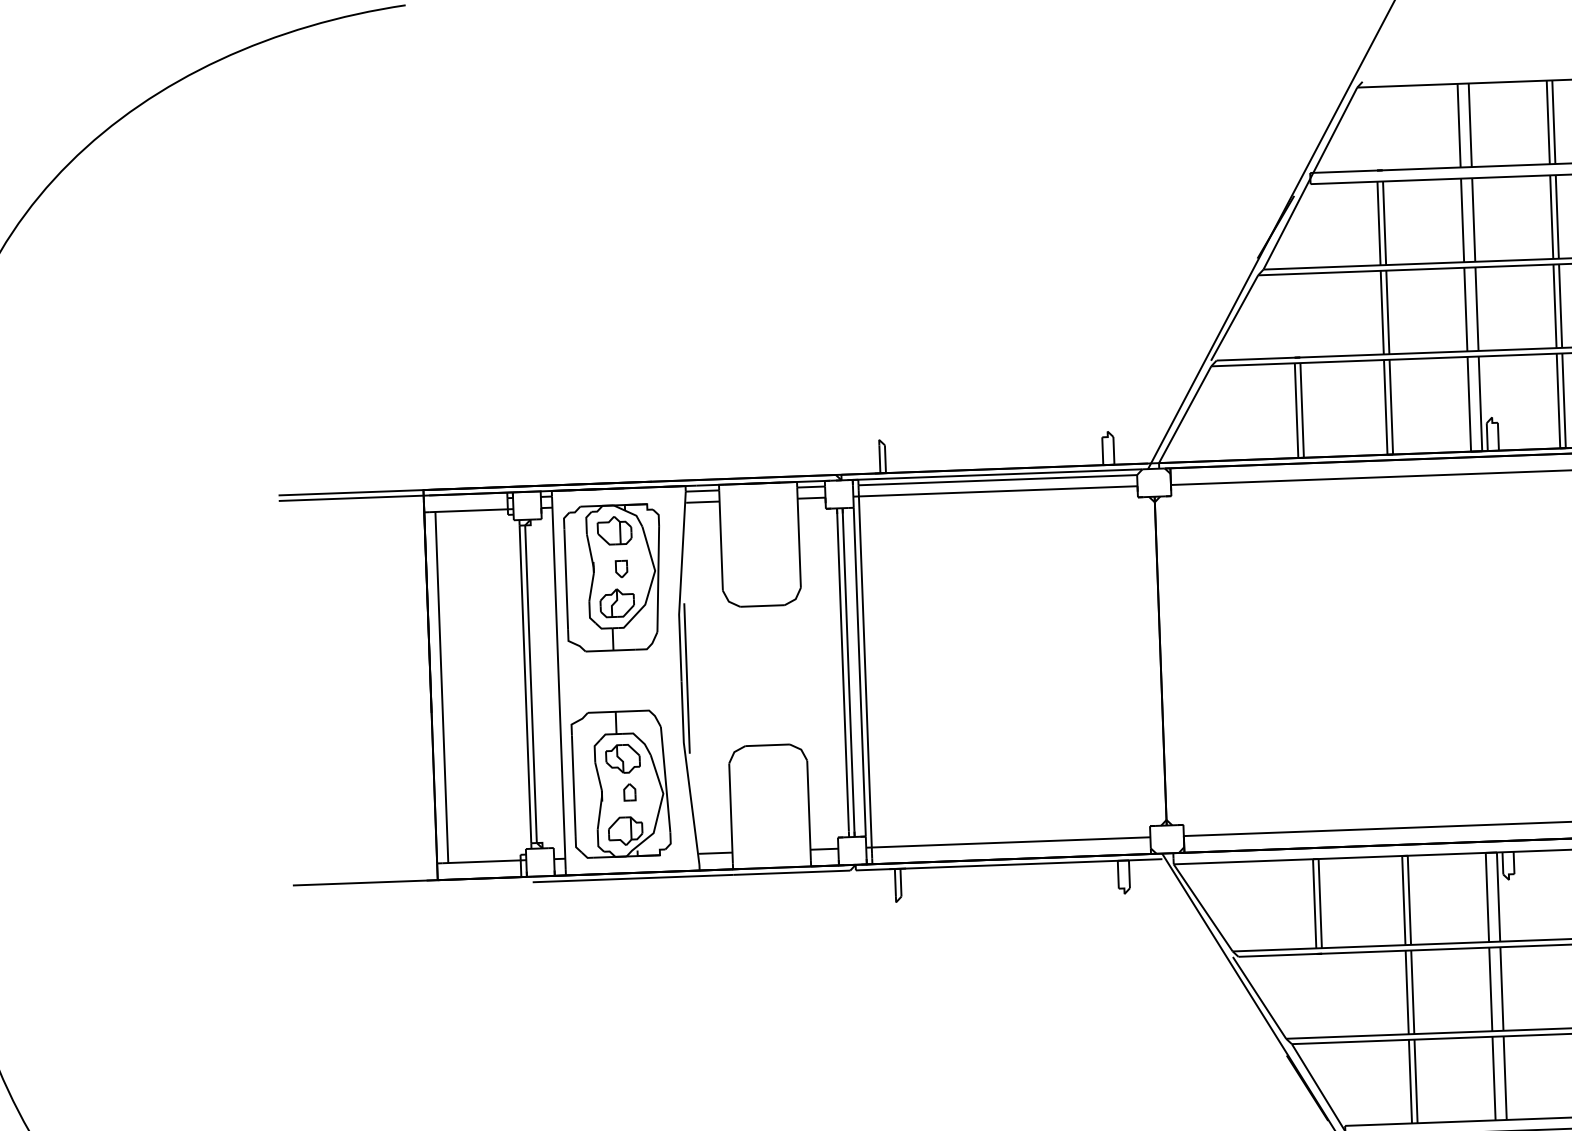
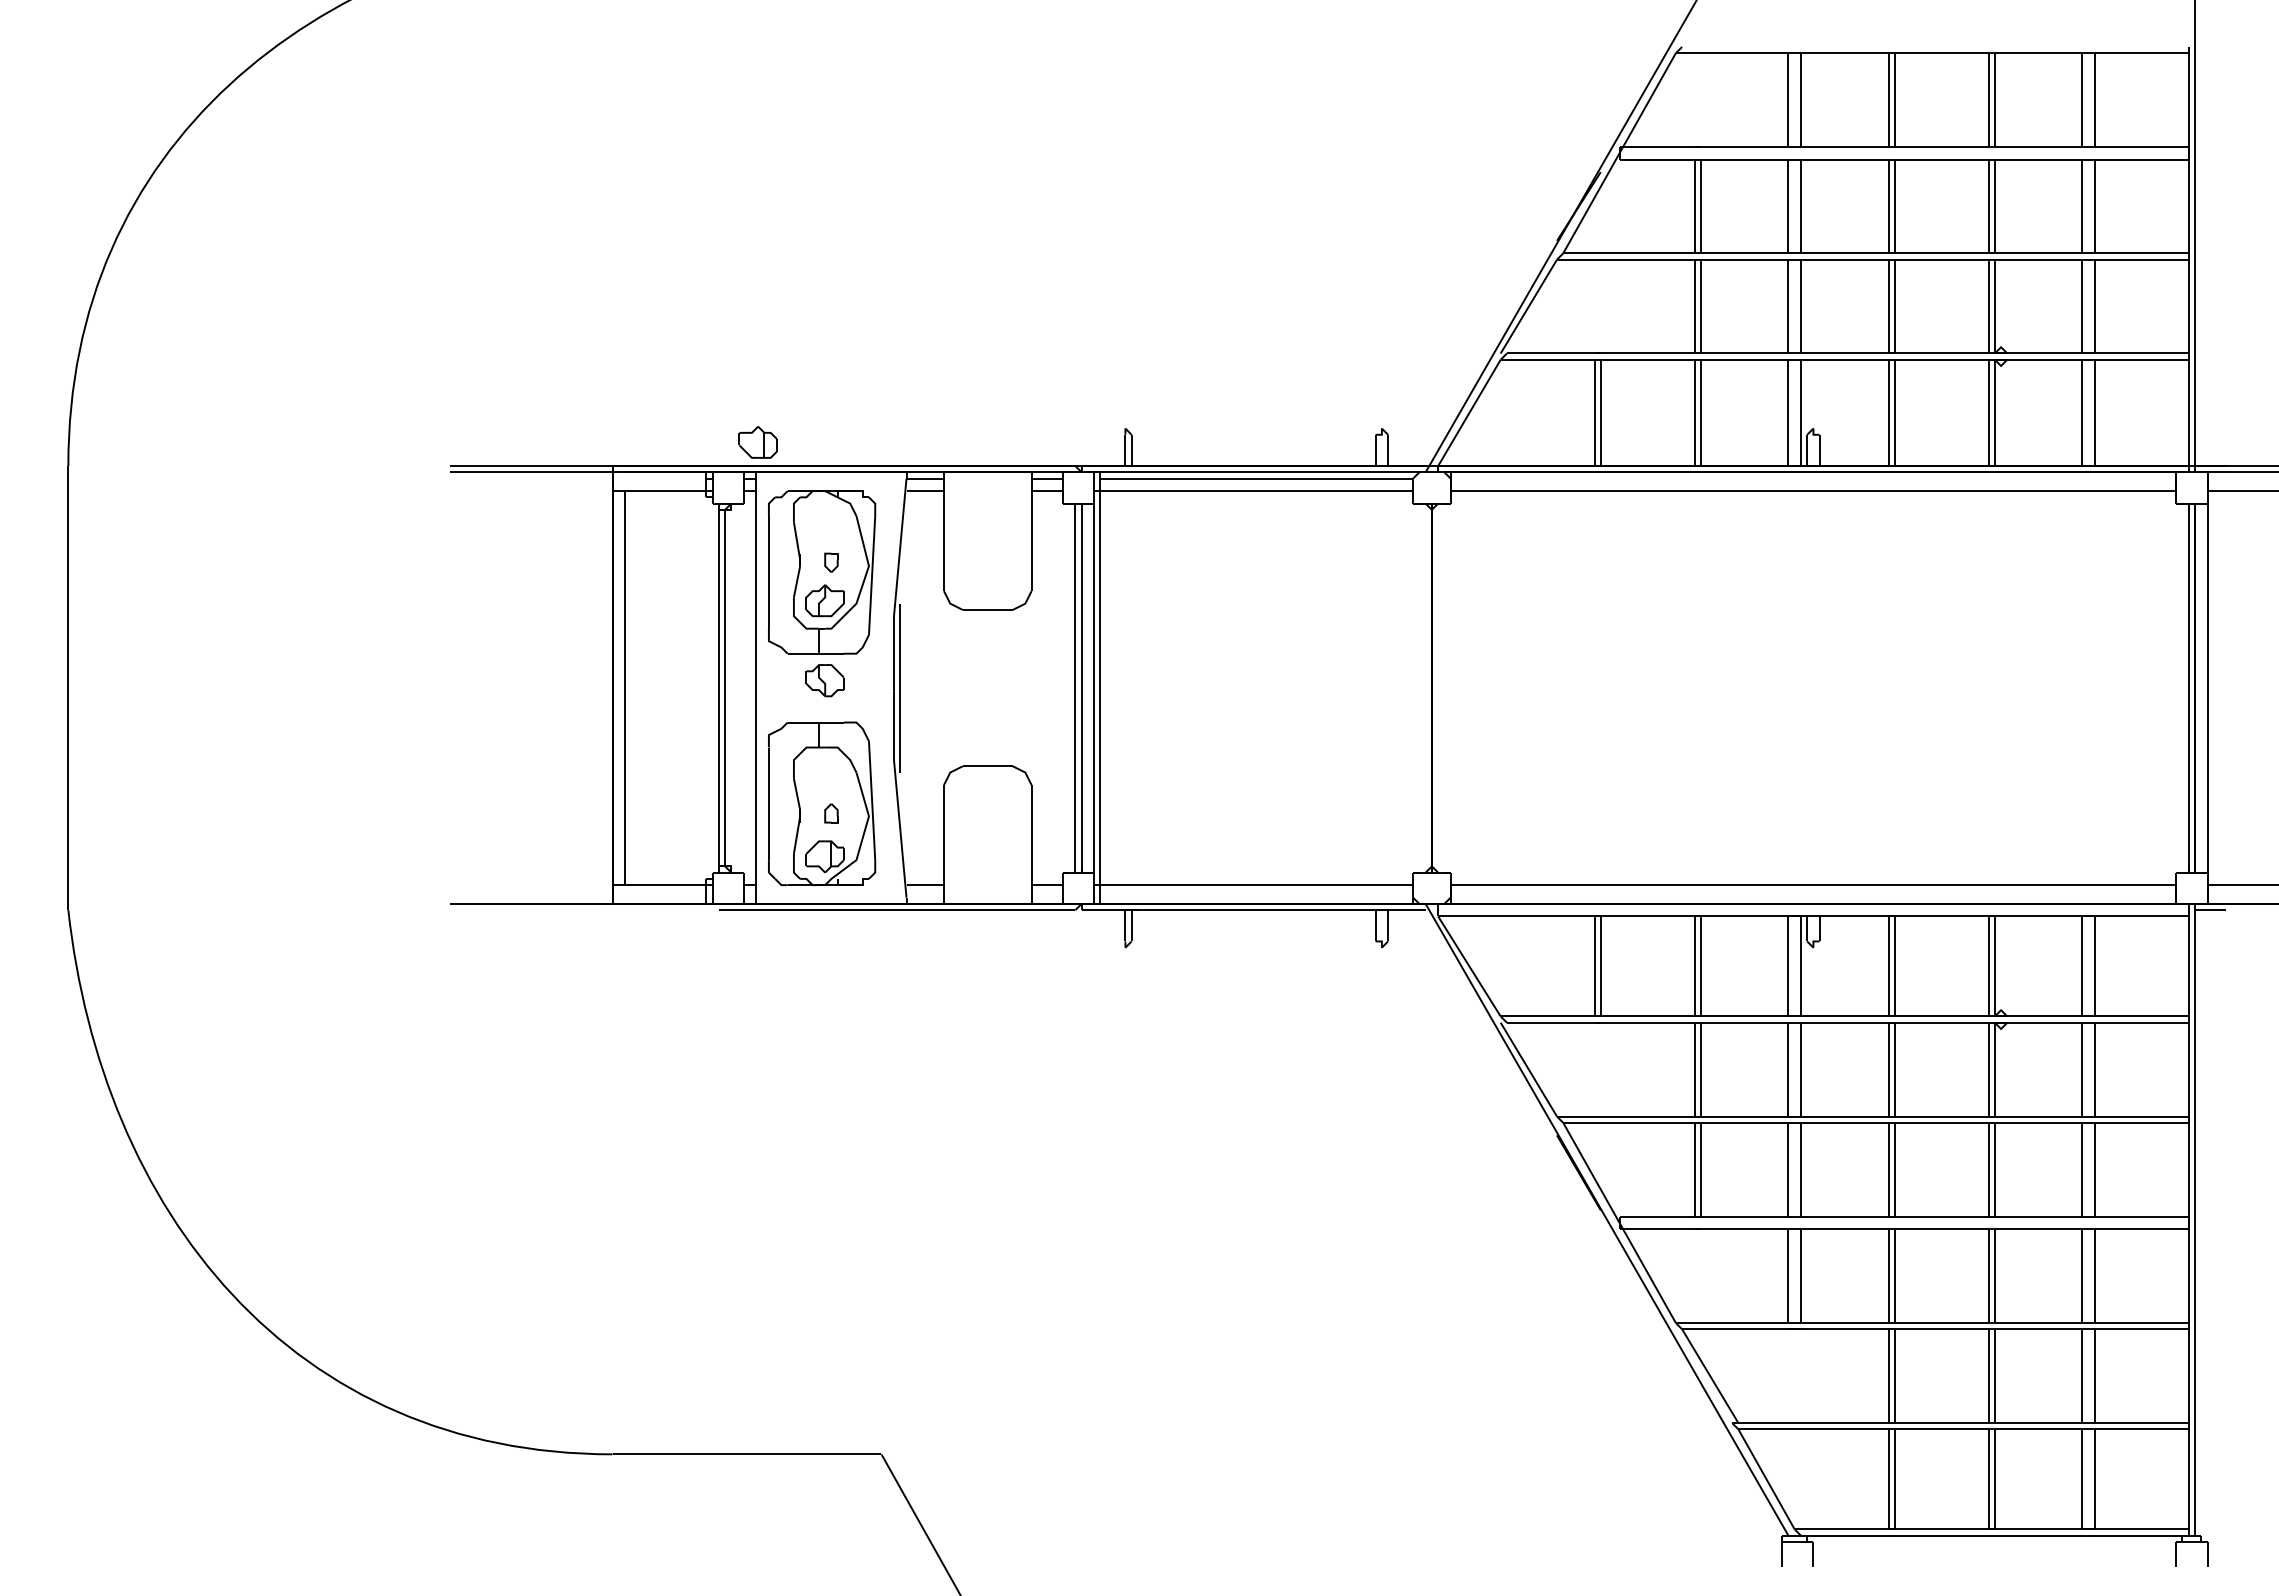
part: (614, 530) -> (757, 442), moved
part: (622, 758) -> (824, 680), moved

